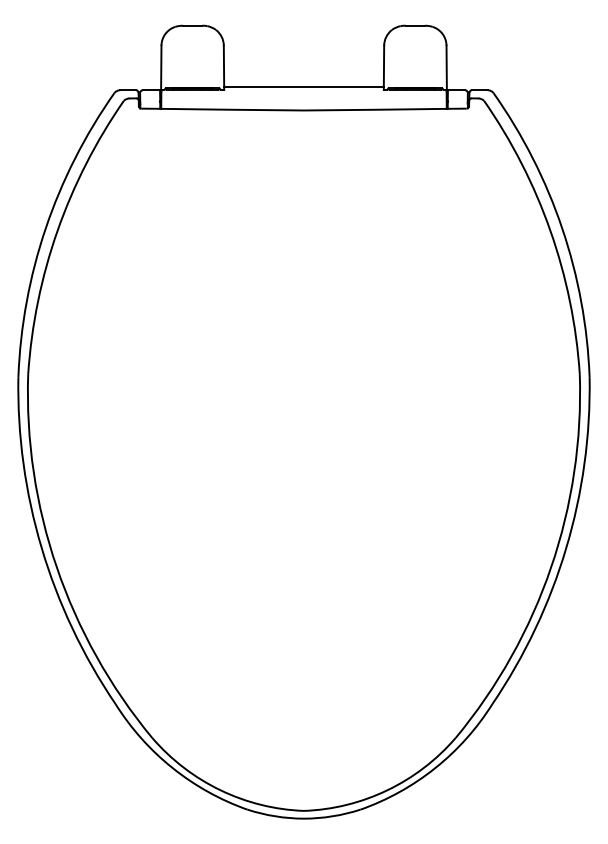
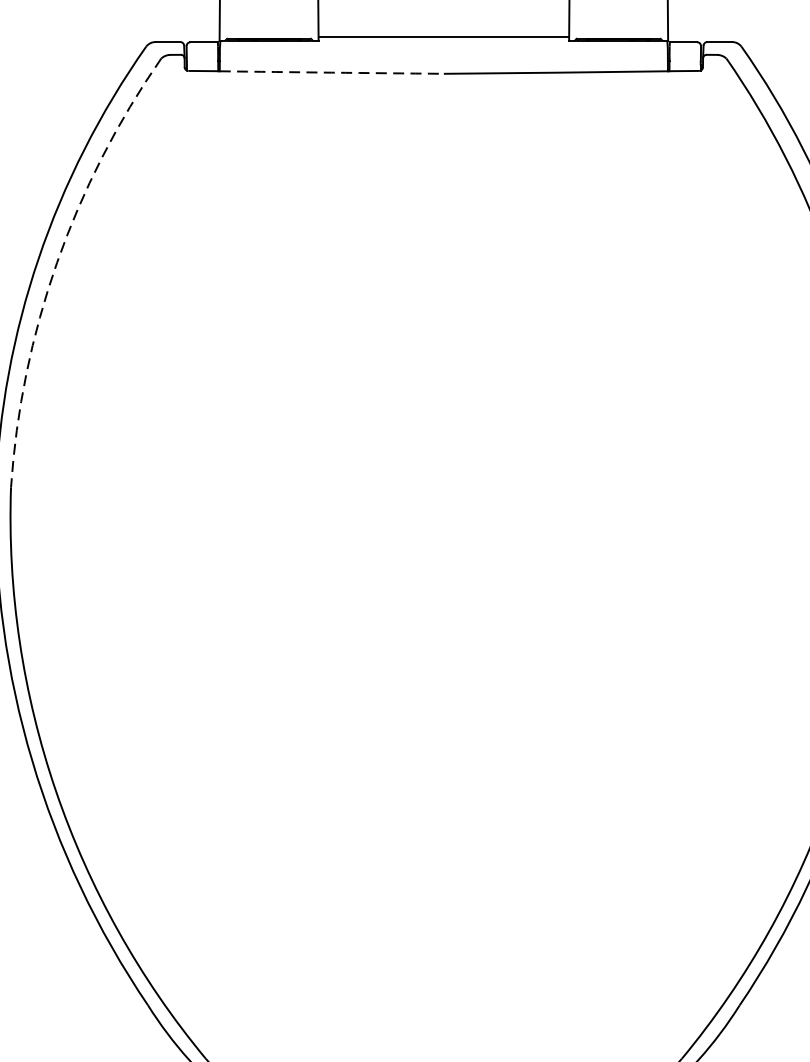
arc: (232, 109) -> (331, 72), solid -> dashed
arc: (57, 230) -> (56, 262), solid -> dashed

